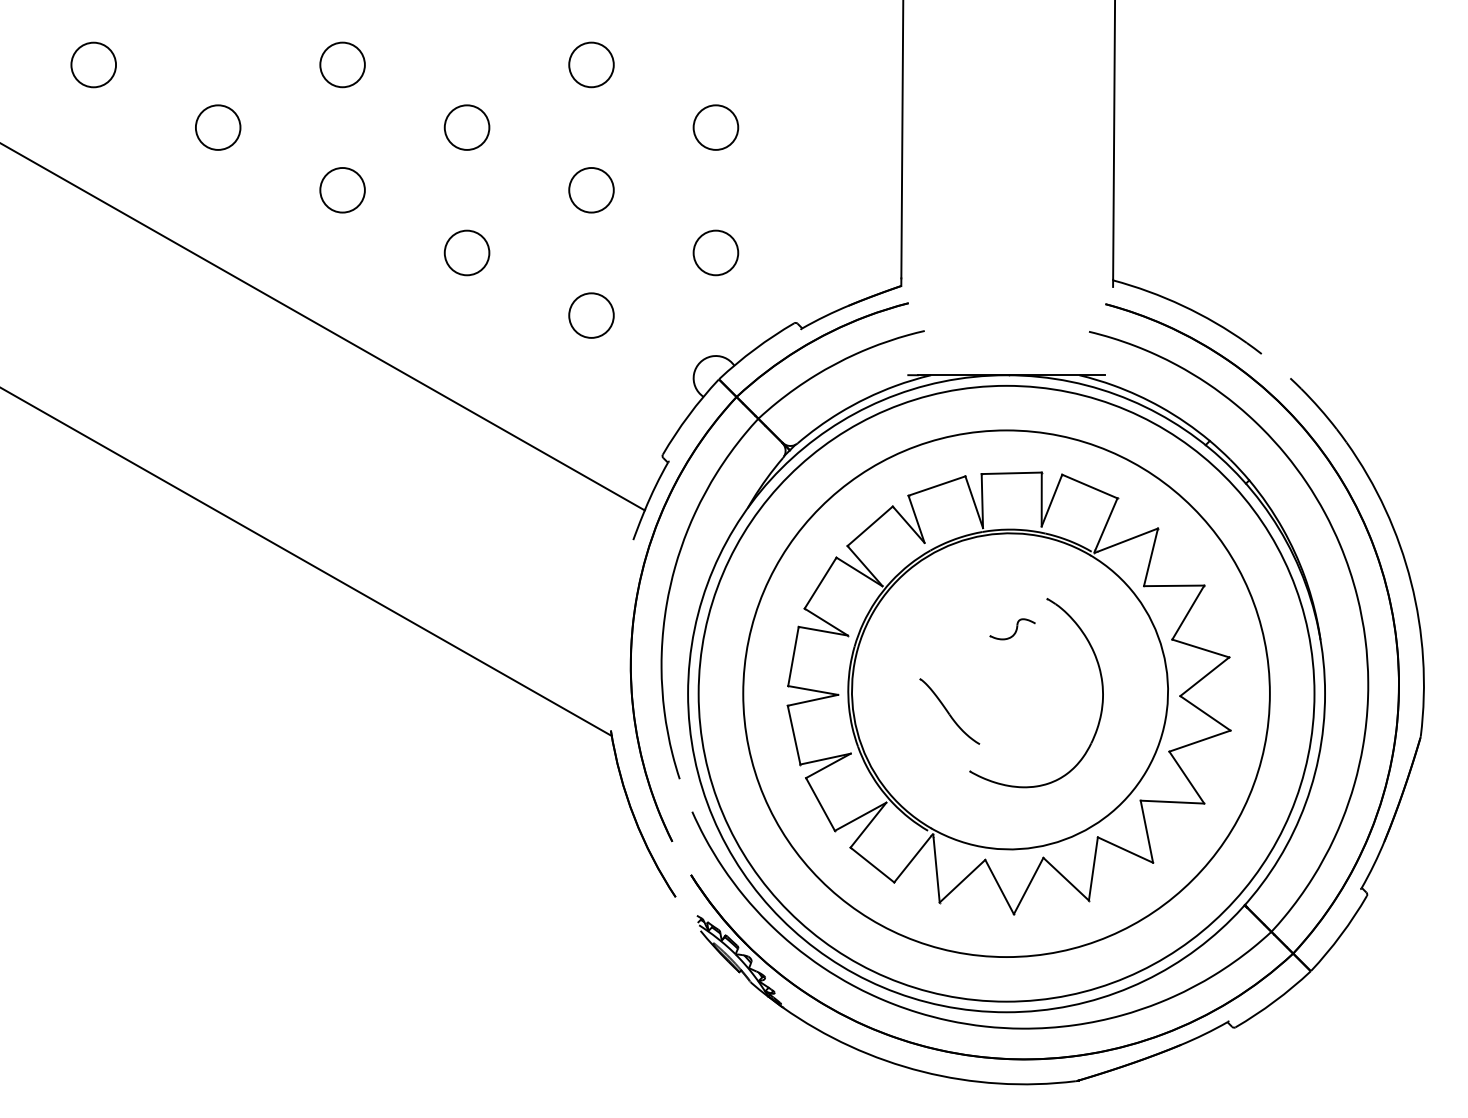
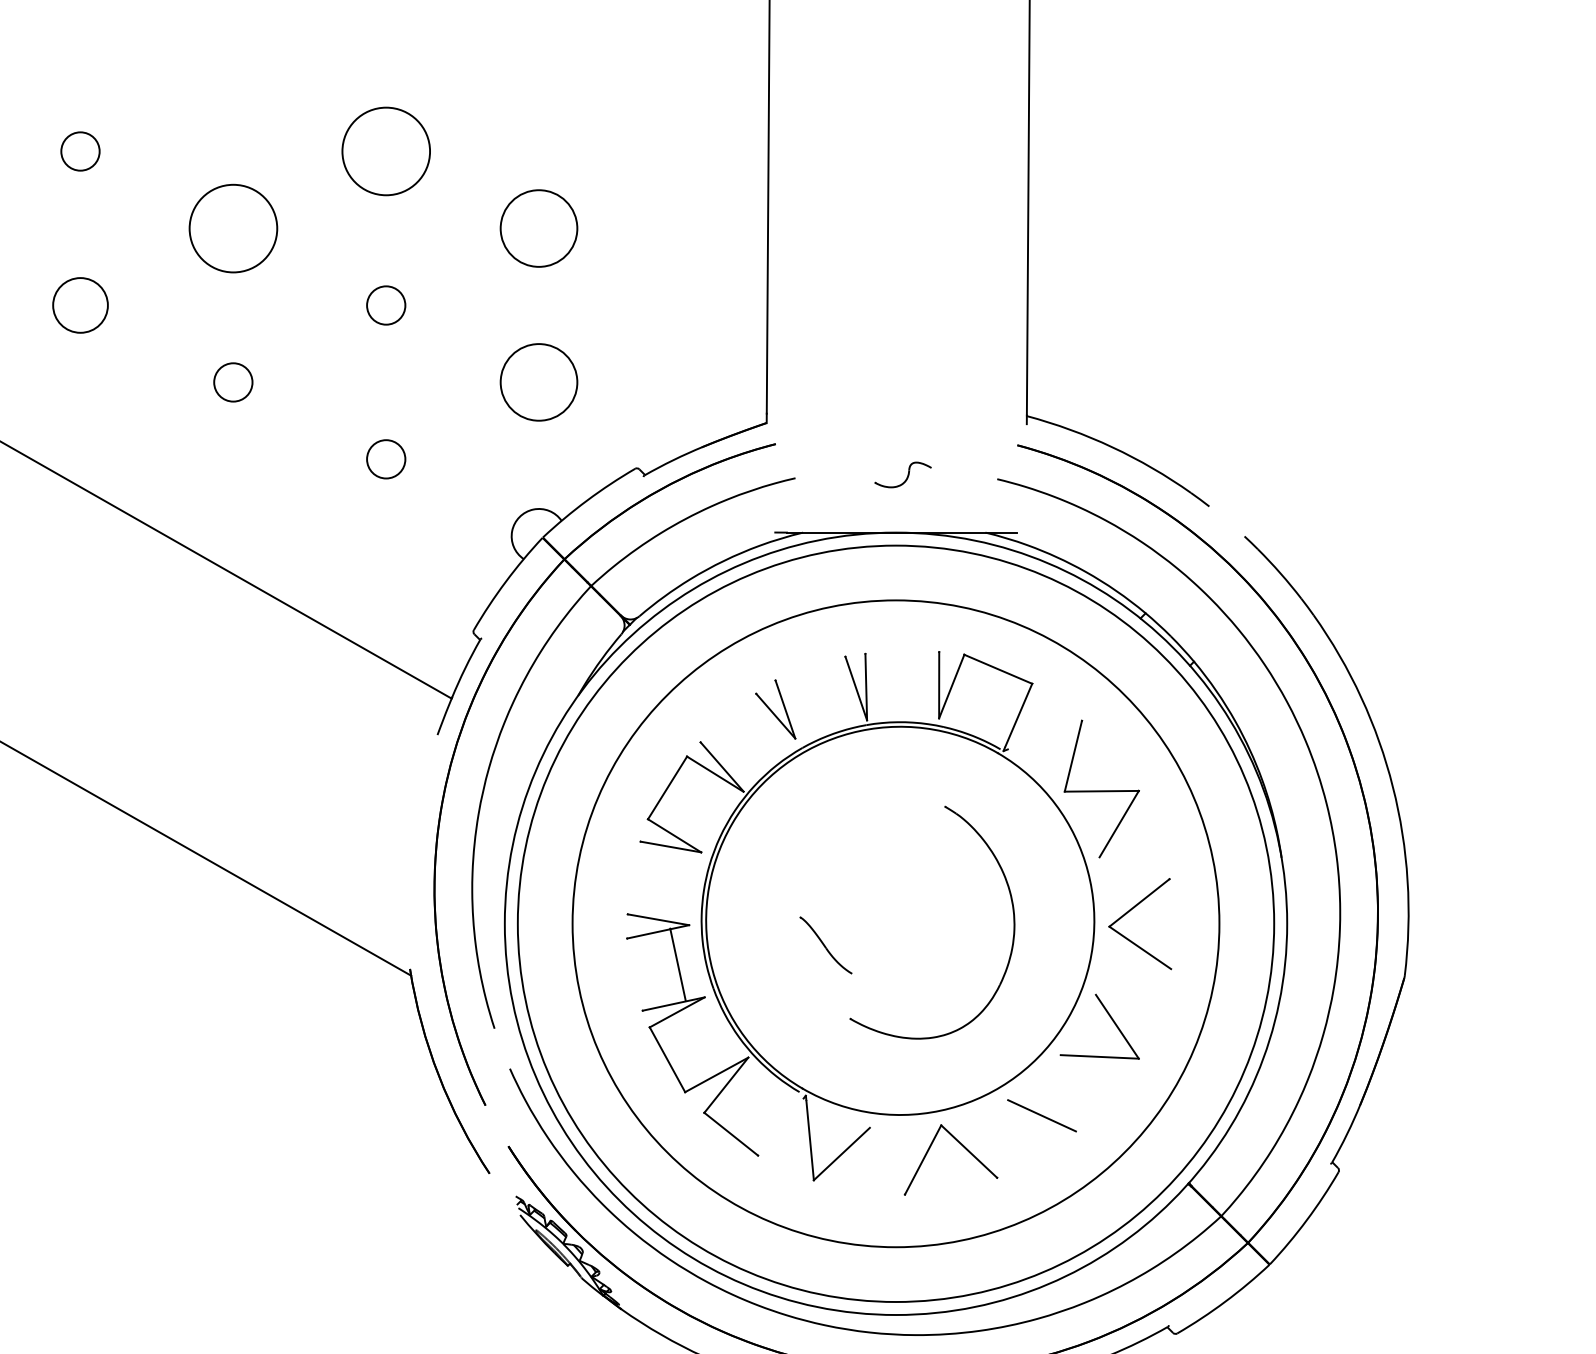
circle: (342, 64) -> (80, 150), size x0.7
circle: (591, 64) -> (386, 150), size x1.6
circle: (466, 127) -> (232, 228), size x1.6
circle: (715, 127) -> (538, 228), size x1.4
circle: (591, 190) -> (386, 305), size x0.7
circle: (466, 252) -> (232, 381), size x0.7
circle: (715, 252) -> (538, 381), size x1.4
circle: (591, 315) -> (386, 459), size x0.7
line: (1011, 473) -> (902, 653), removed
line: (936, 485) -> (809, 668), removed
line: (869, 526) -> (727, 718), removed
line: (1128, 539) -> (1045, 734), removed
part: (1012, 629) -> (903, 475), moved
line: (1200, 648) -> (1134, 868), removed
line: (793, 656) -> (634, 878), removed
part: (949, 711) -> (825, 945), size x0.7
line: (793, 734) -> (677, 964), moved
line: (1199, 740) -> (1132, 981), removed
line: (1146, 831) -> (1067, 1092), removed
line: (912, 859) -> (780, 1127), removed
line: (1092, 868) -> (1001, 1138), removed
line: (999, 886) -> (887, 1160), removed

